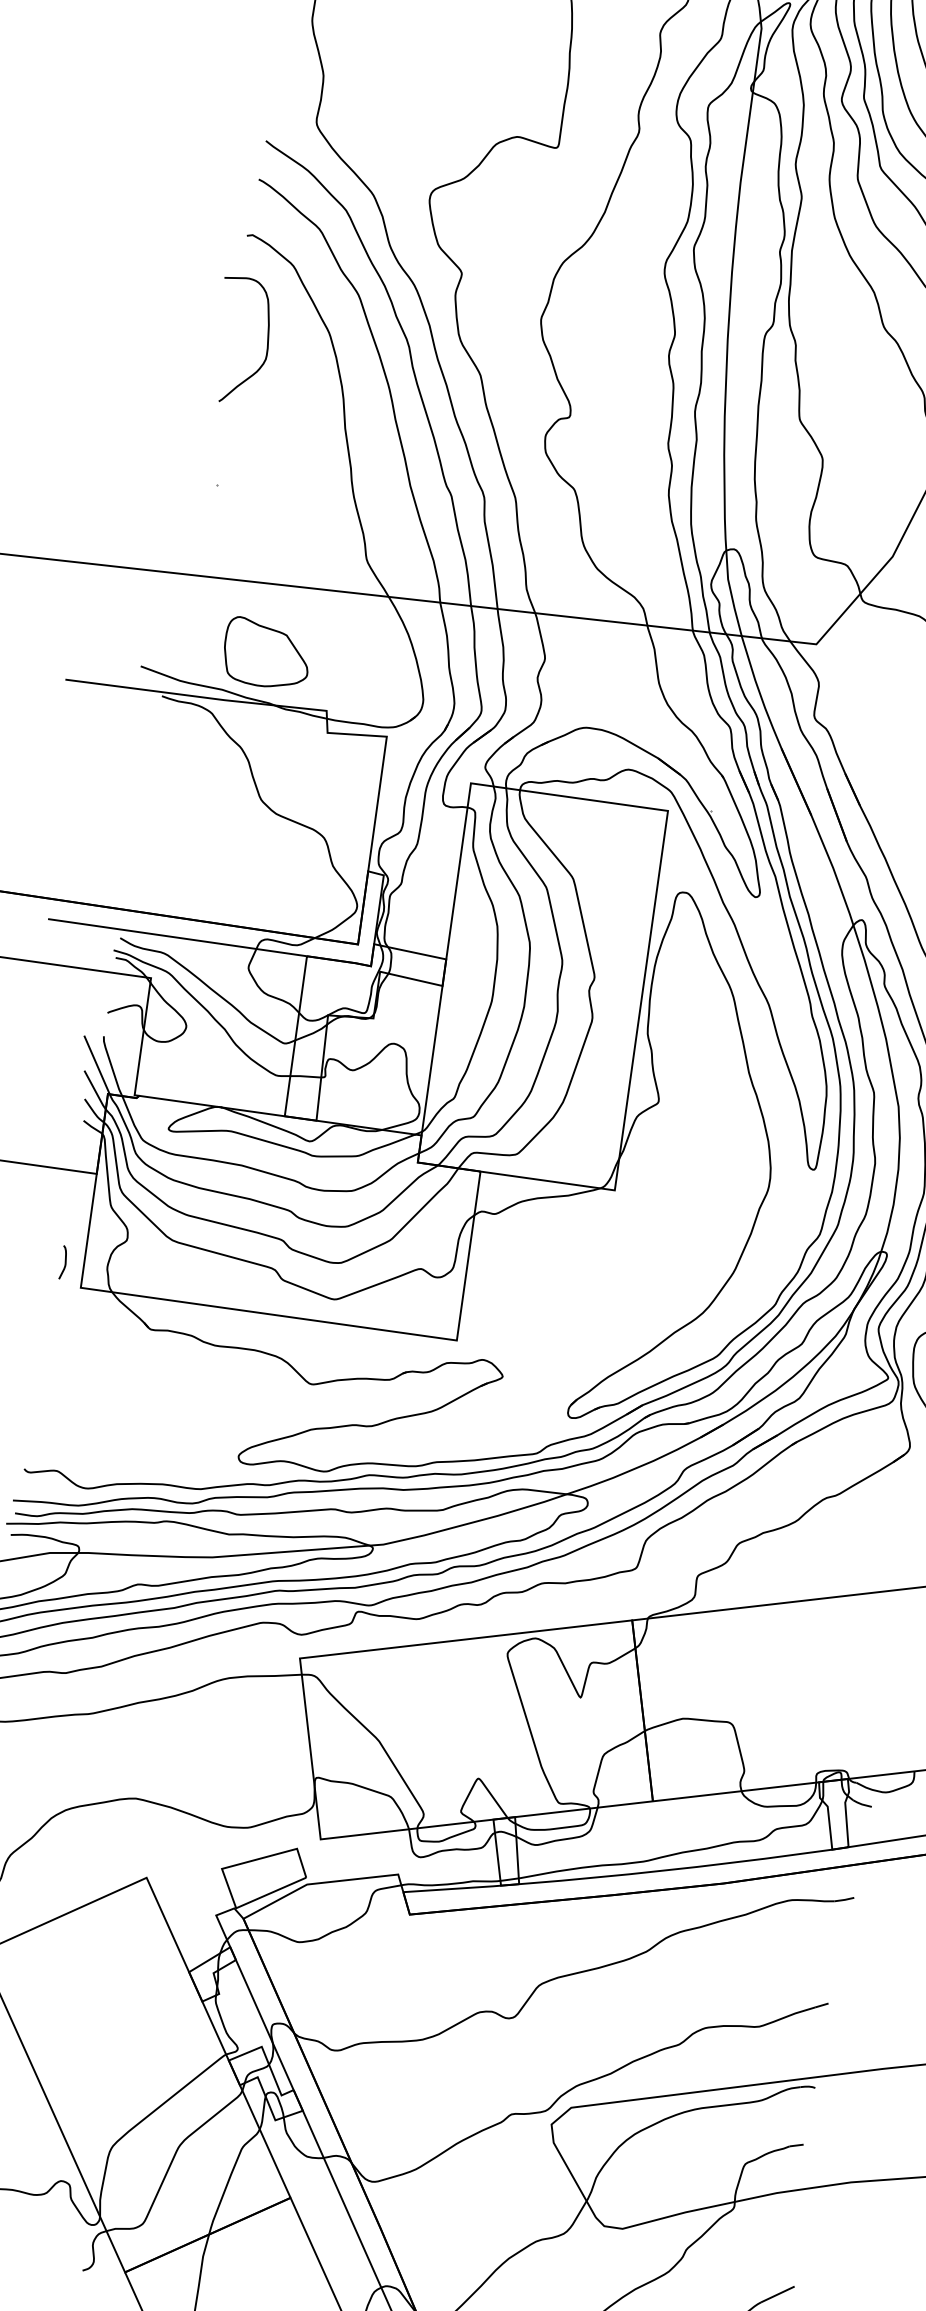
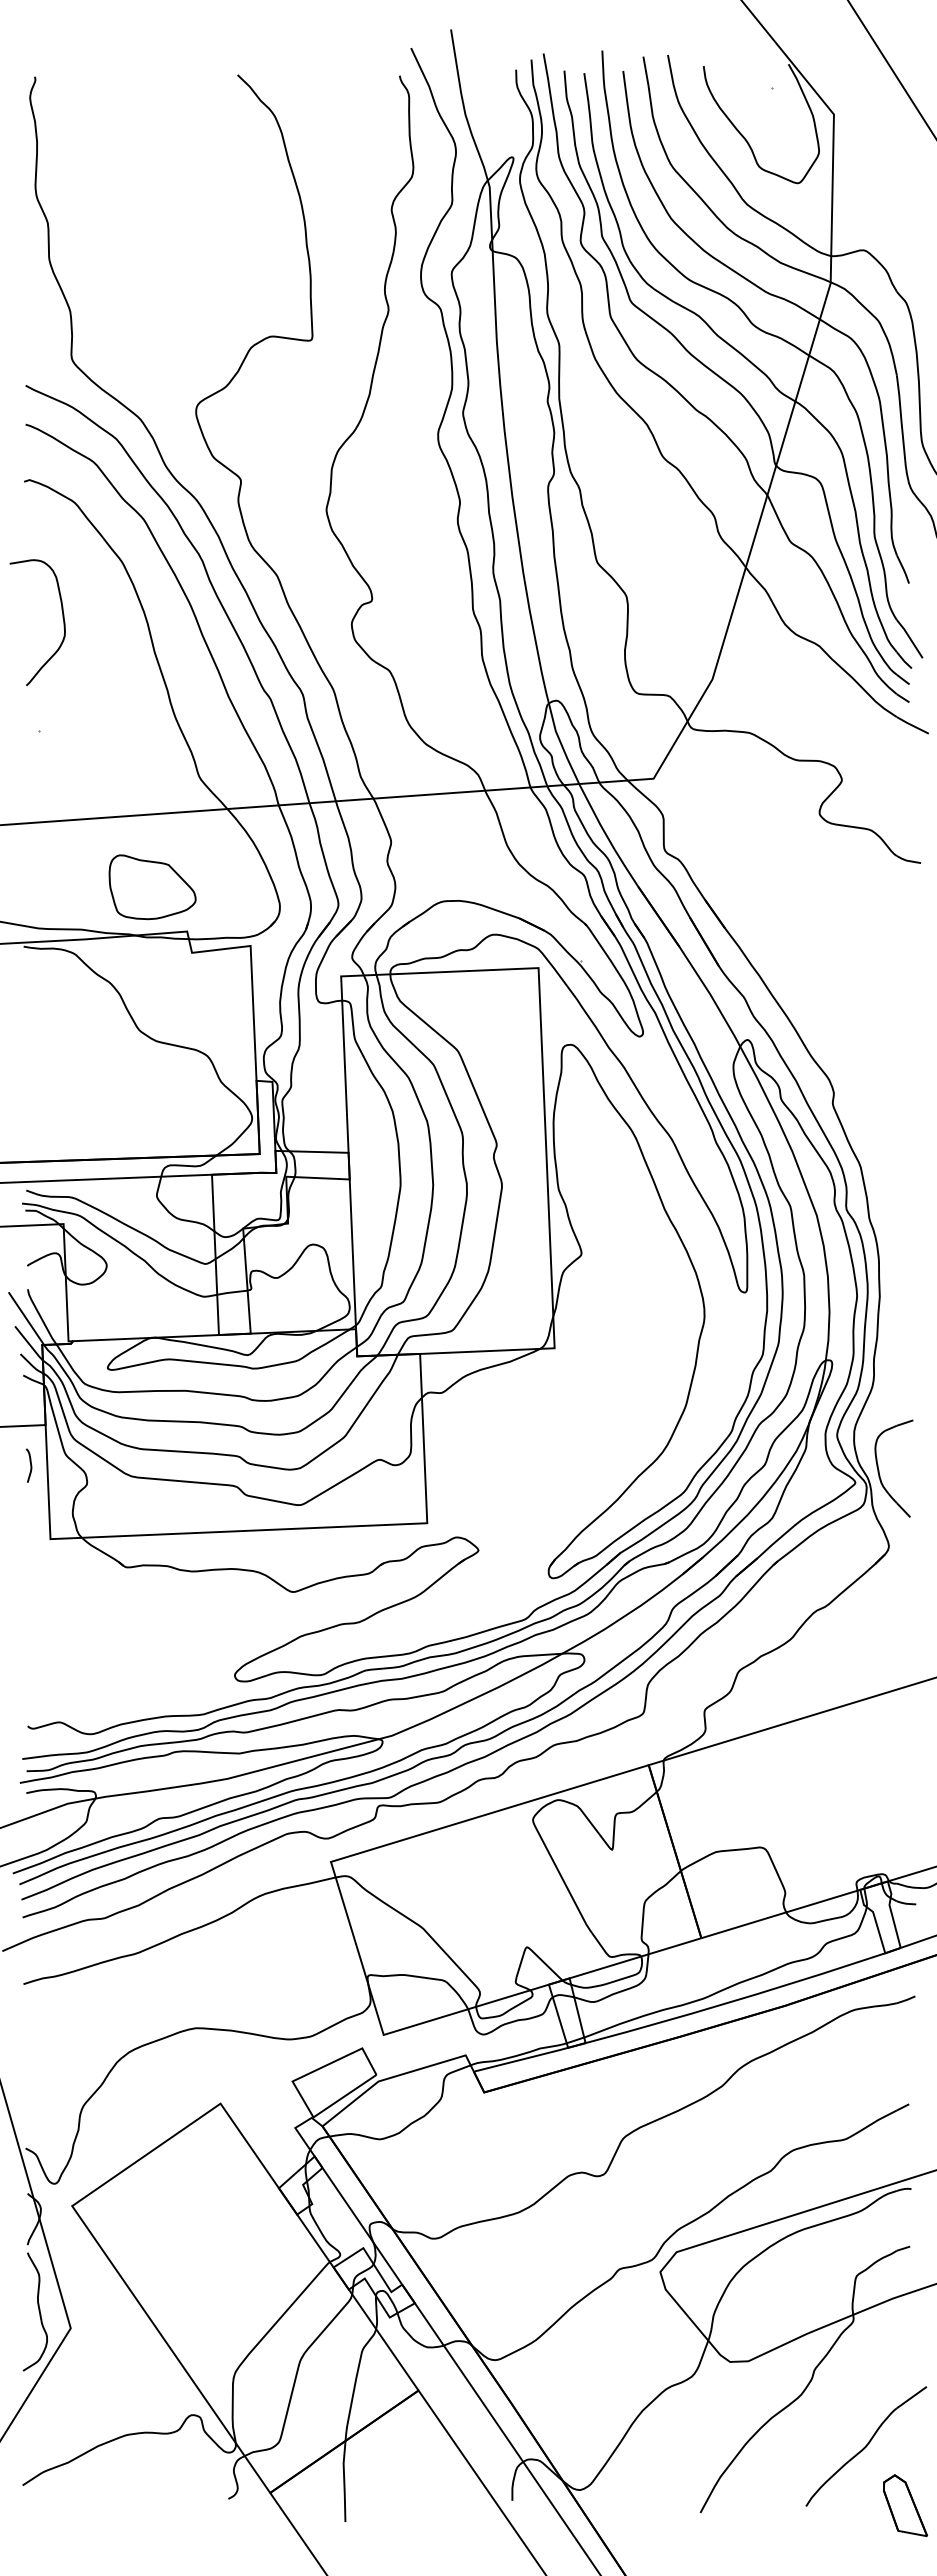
curve: (266, 341) -> (62, 618), moved
part: (266, 654) -> (152, 887), moved
curve: (64, 1262) -> (30, 1465), moved

